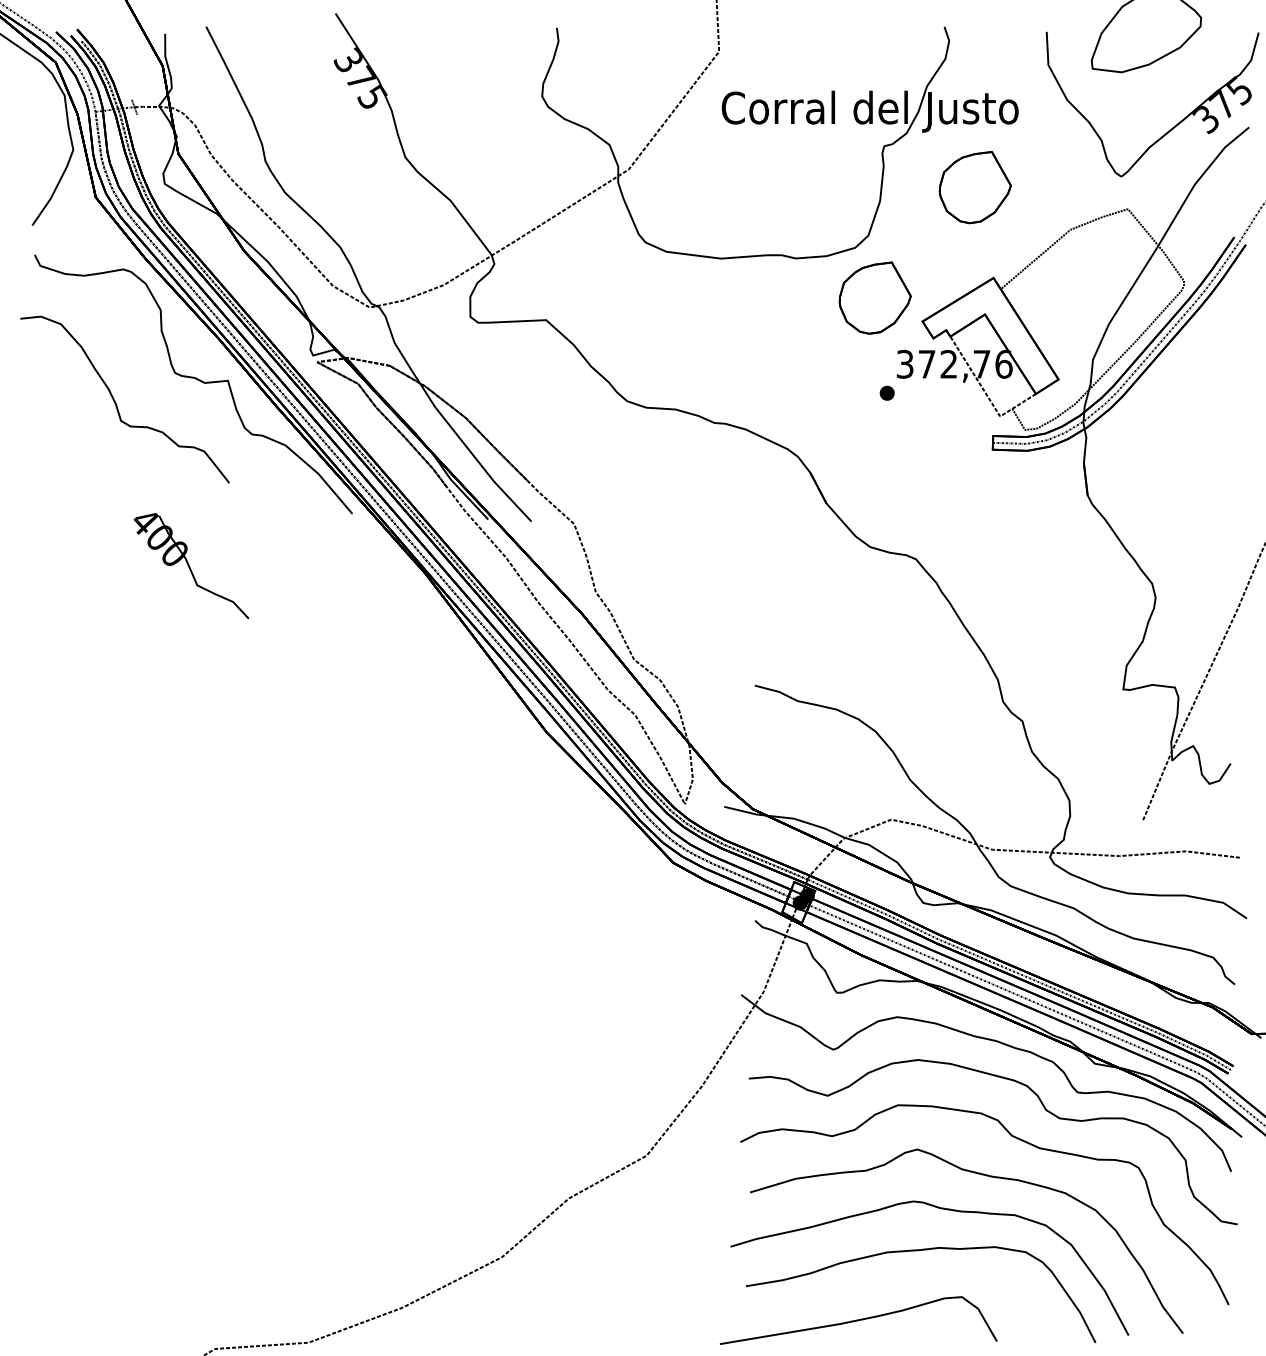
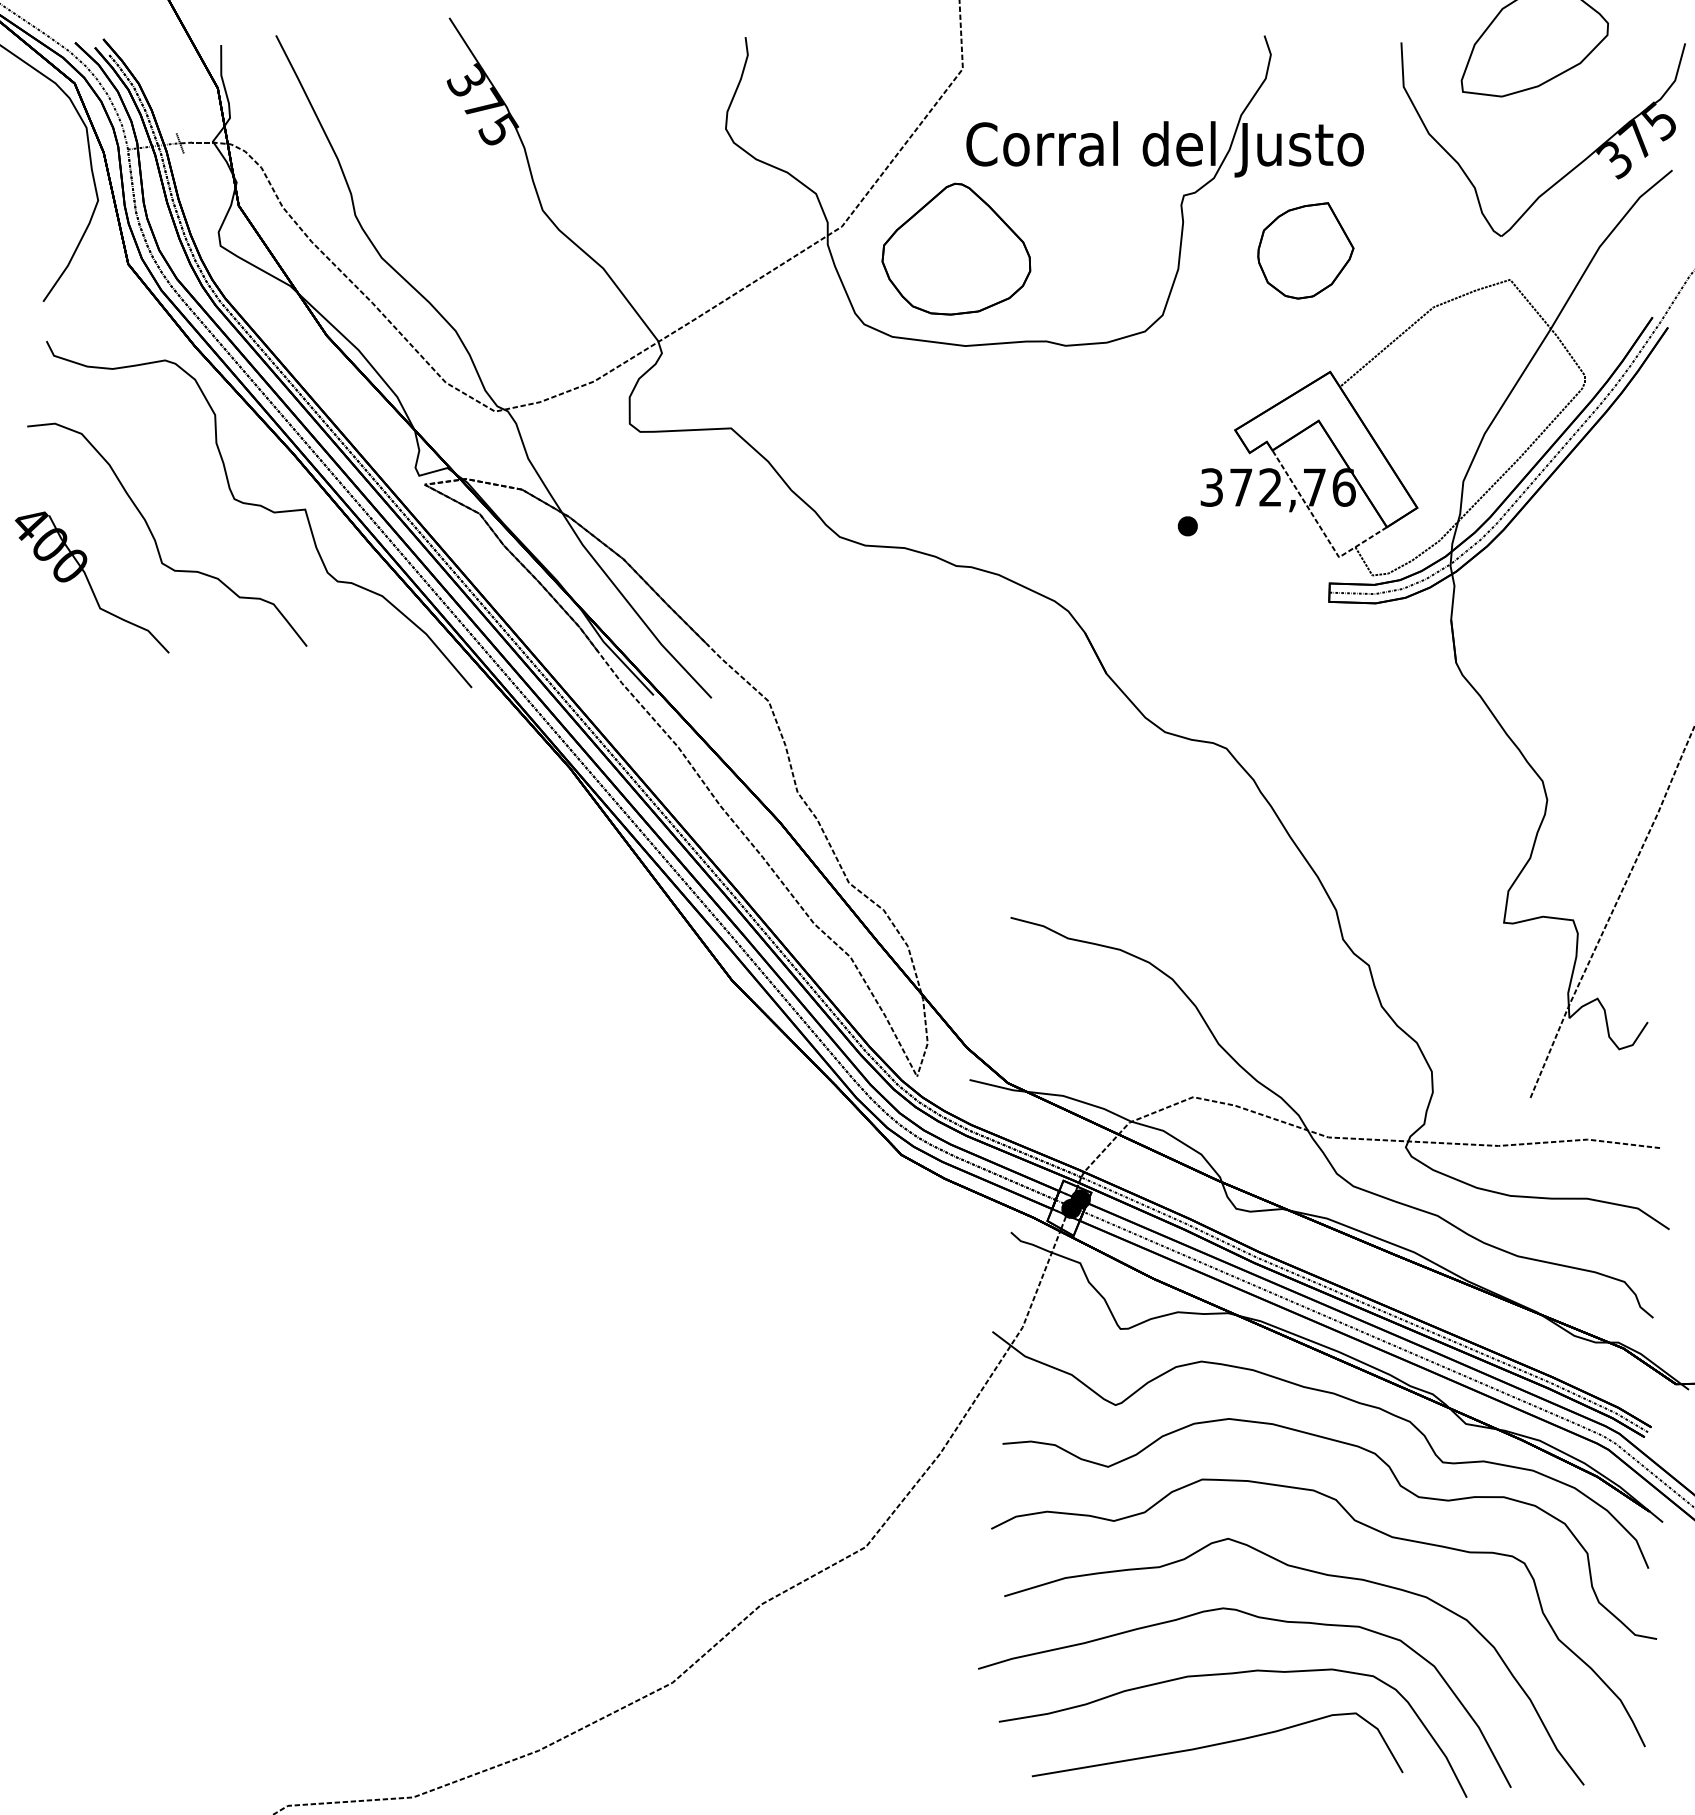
part: (714, 185) -> (956, 248), added
part: (874, 297) -> (1171, 398), removed
part: (190, 565) -> (91, 582), moved
curve: (858, 1320) -> (1217, 1744), moved

